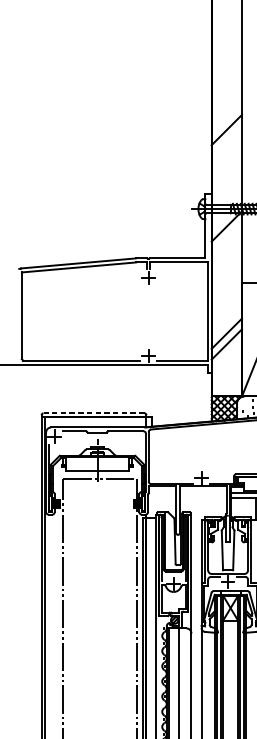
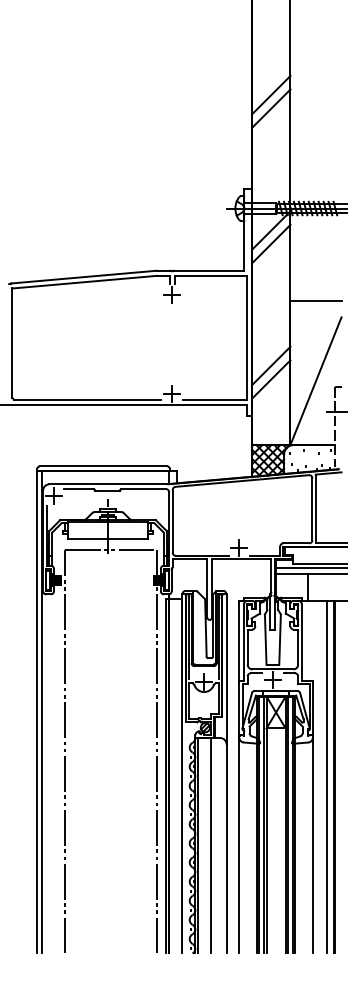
line: (226, 118) -> (271, 94), added
line: (226, 236) -> (271, 243), added
line: (93, 413) -> (103, 466), dashed -> solid

